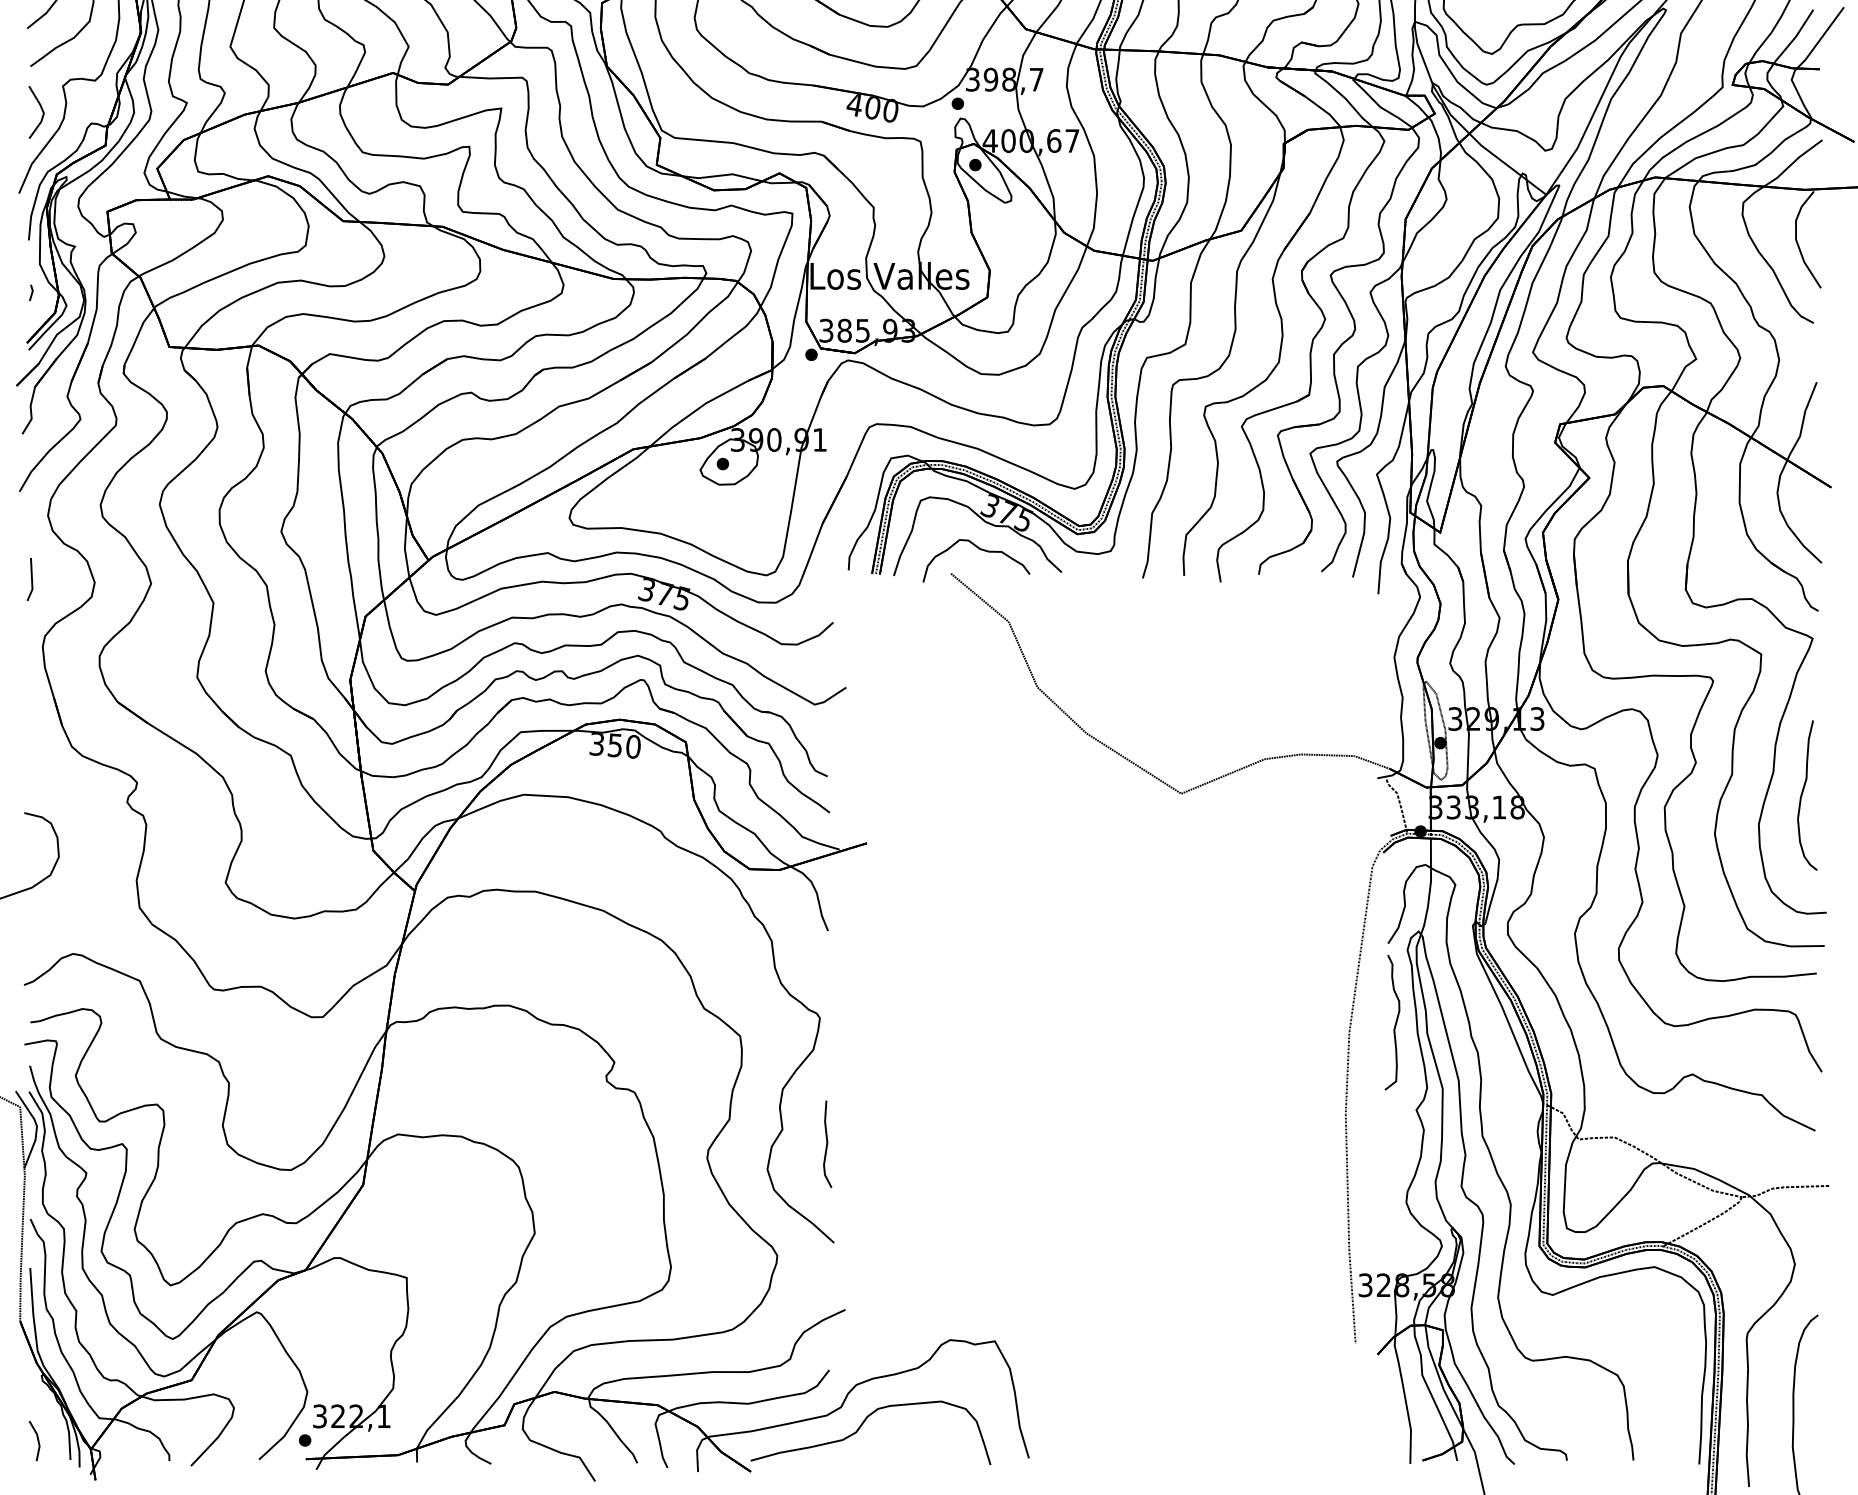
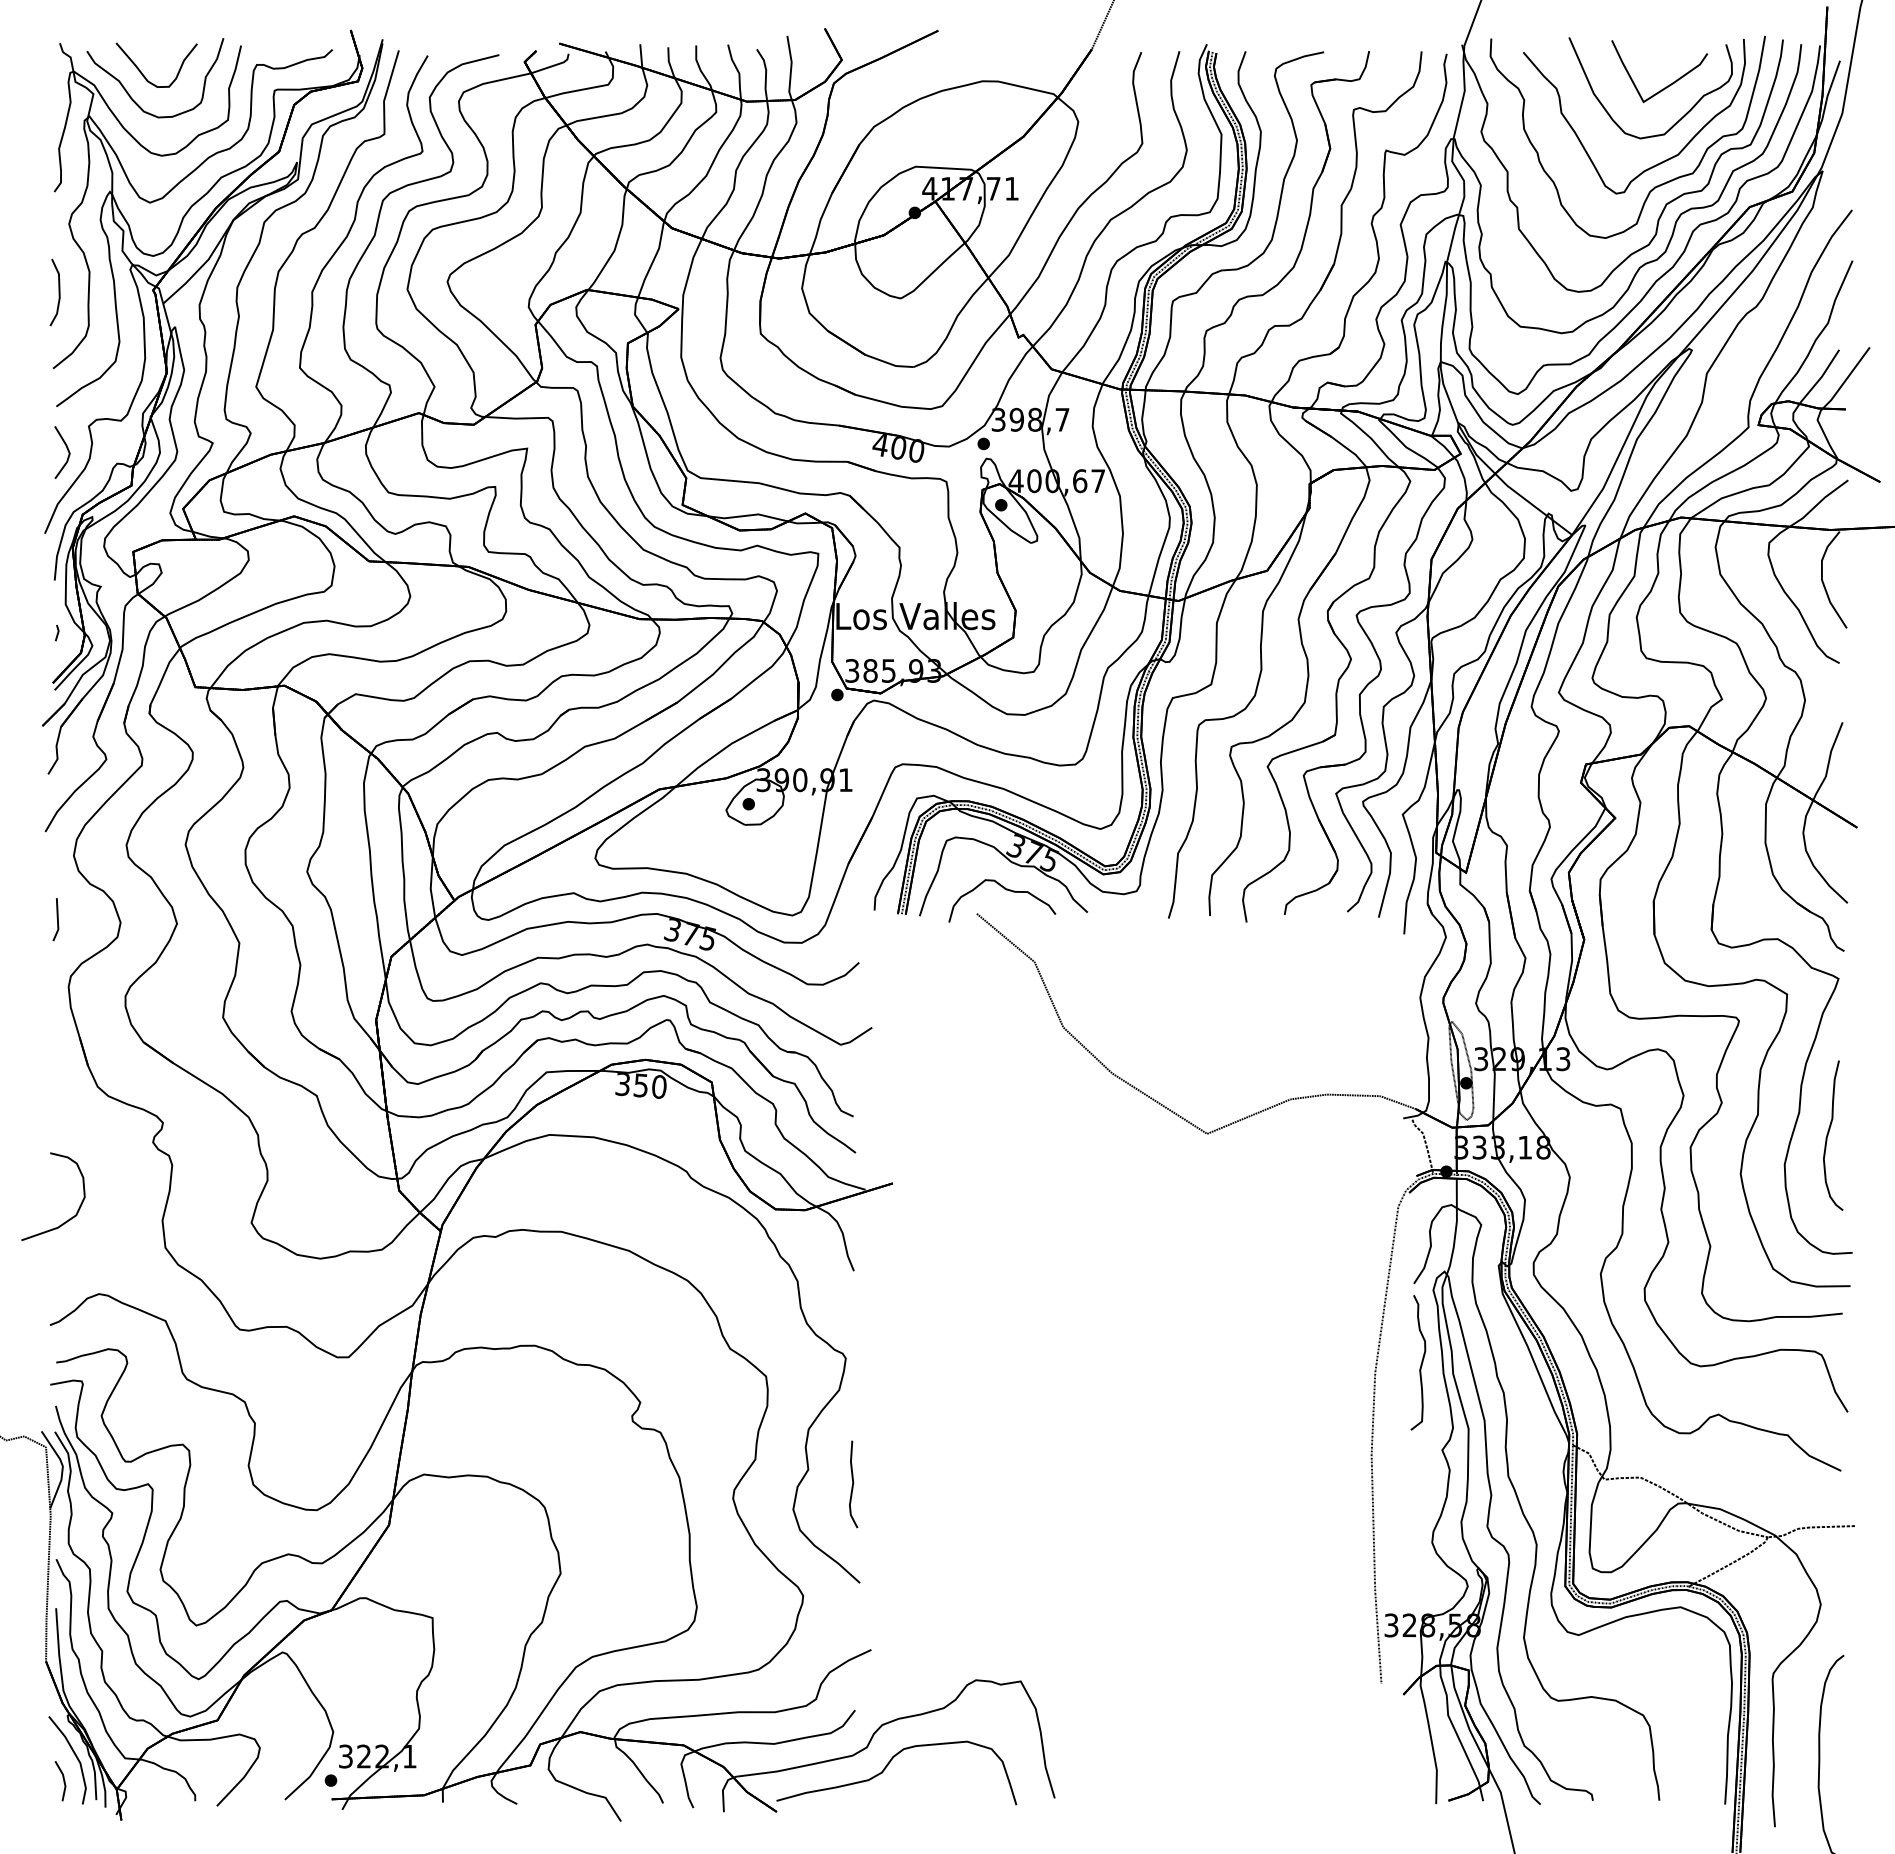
line: (48, 1415) -> (74, 1755), added

